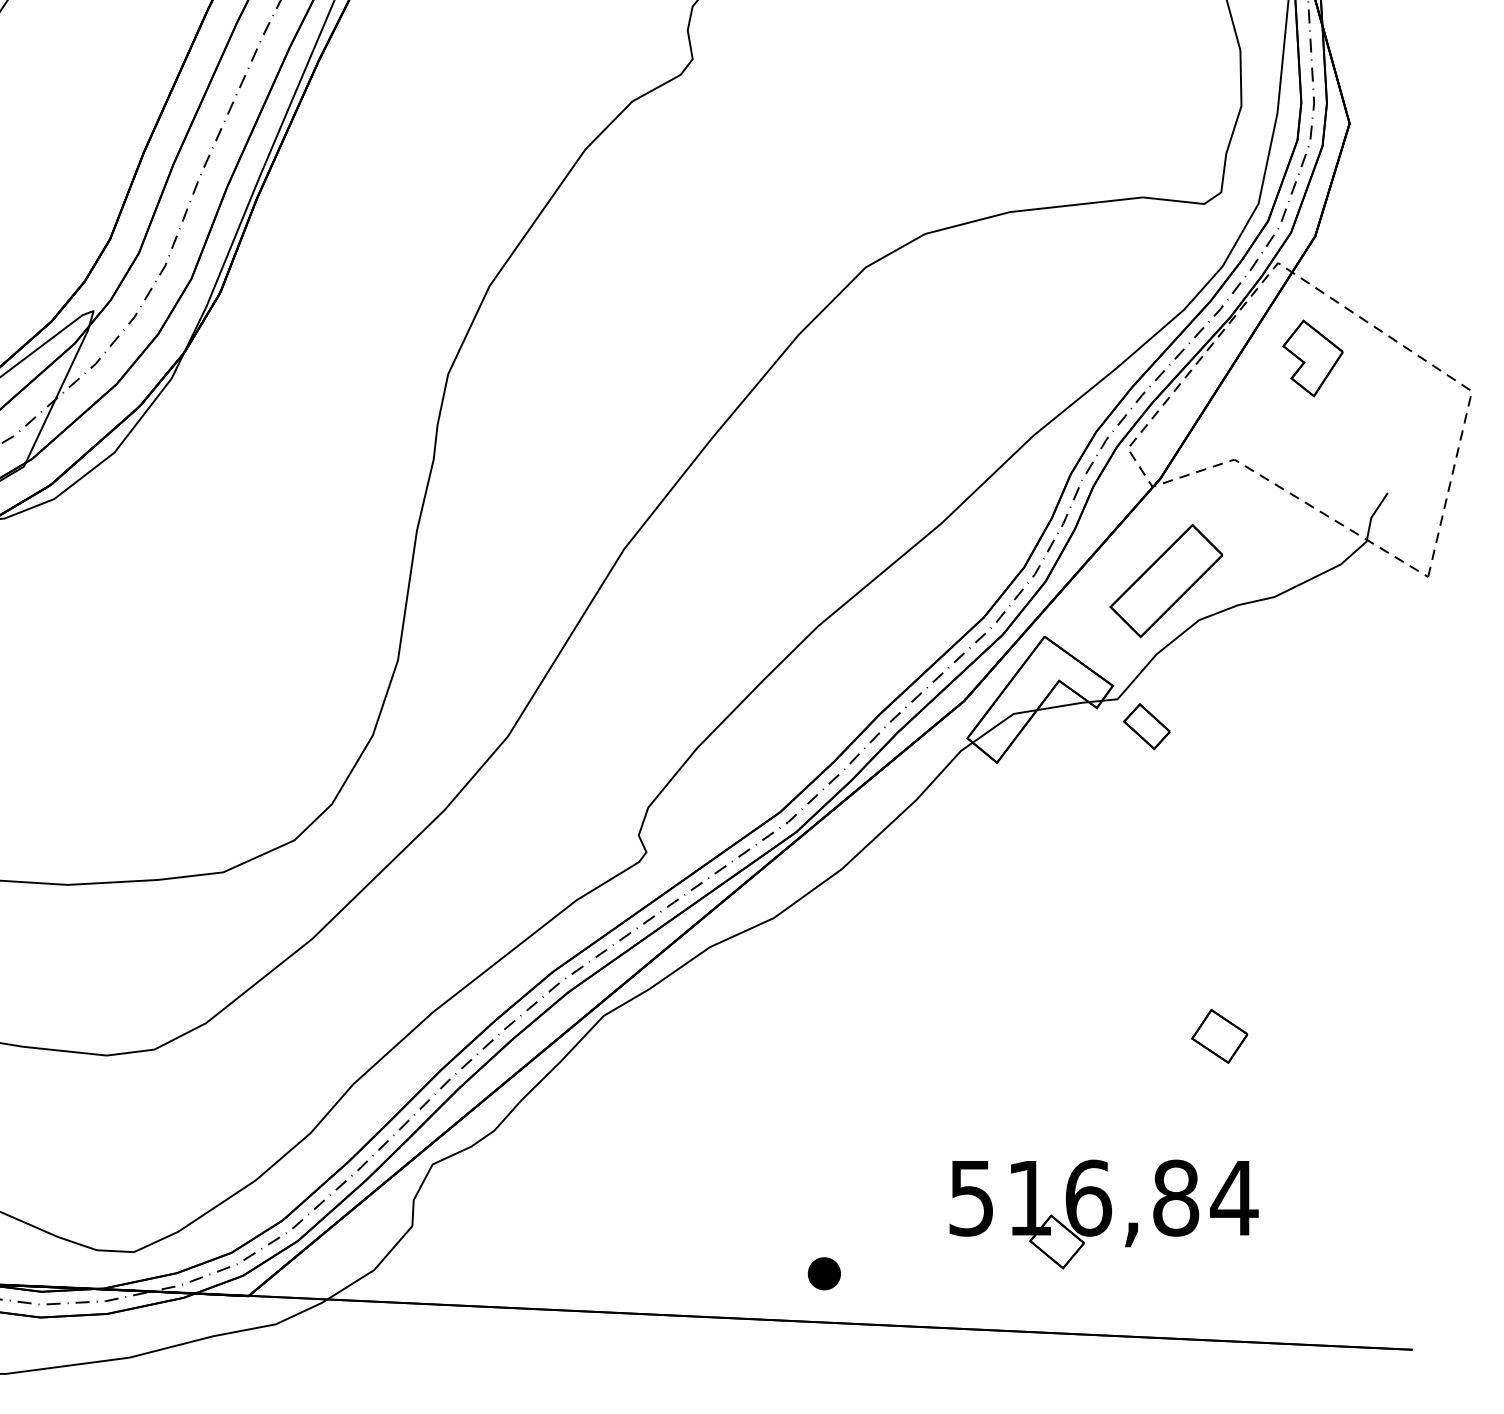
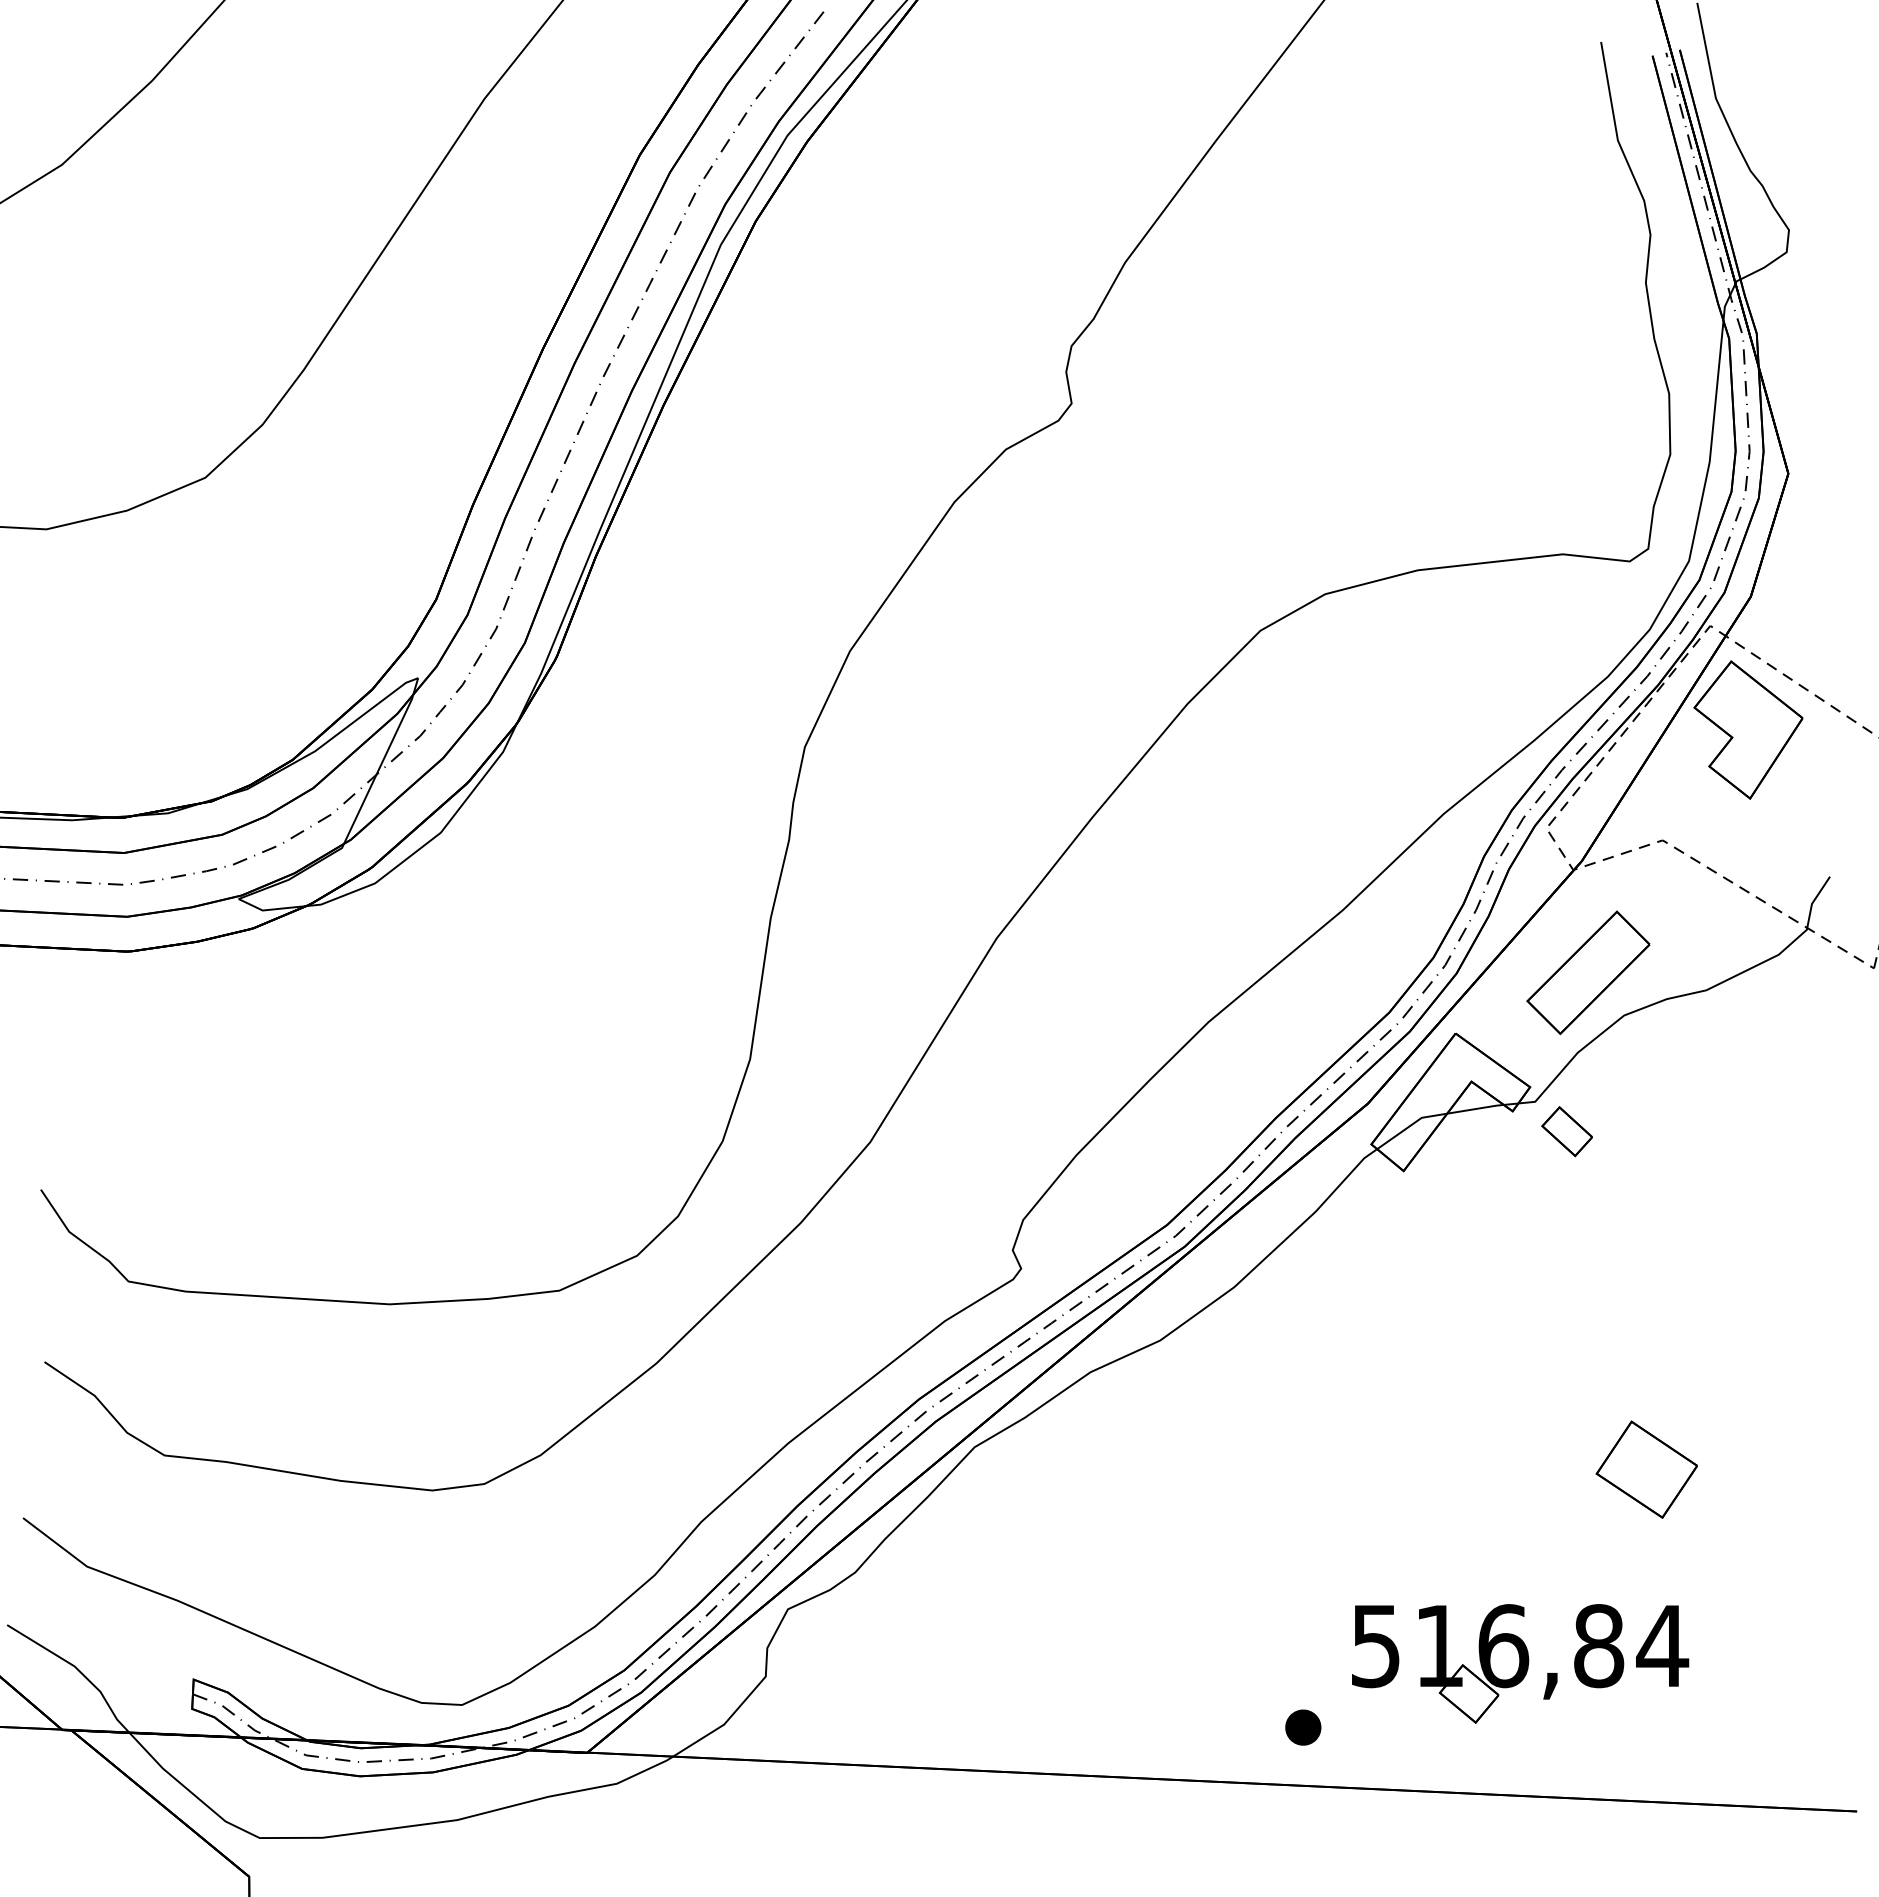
part: (1313, 358) -> (1748, 729), size x1.67
part: (1219, 1036) -> (1646, 1469), size x1.67
part: (824, 1273) -> (1303, 1727), moved

